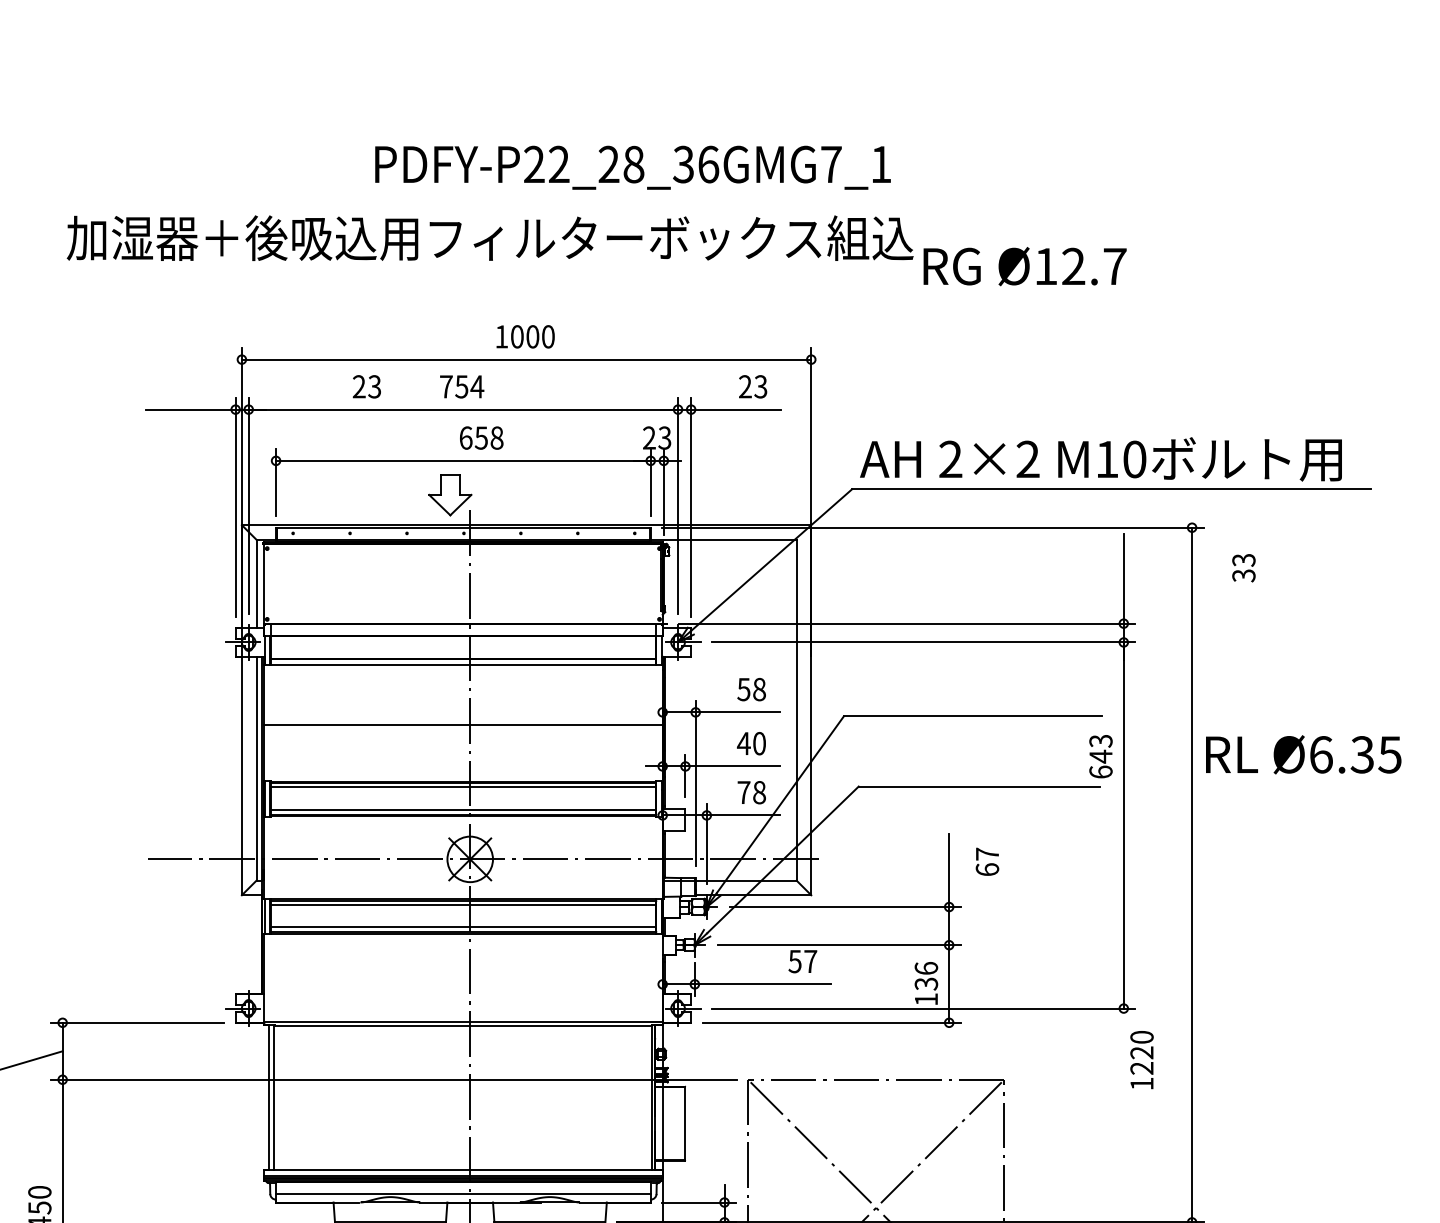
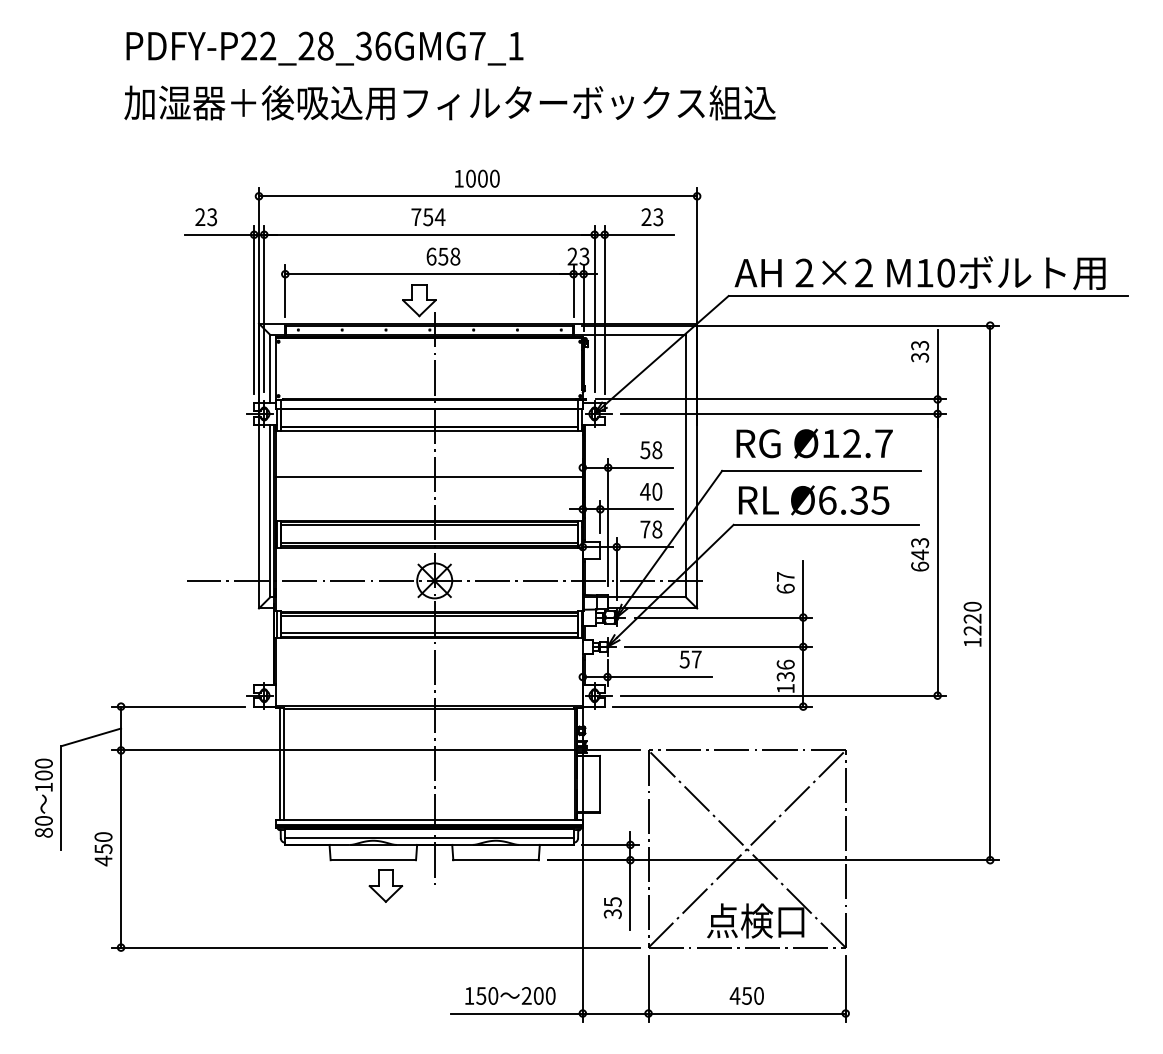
text: (632, 167) -> (324, 48), moved
text: (1024, 266) -> (814, 443), moved
text: (365, 387) -> (205, 217), moved
text: (1244, 567) -> (920, 351), moved
text: (1304, 754) -> (814, 500), moved
text: (1101, 756) -> (920, 554), moved
text: (987, 861) -> (785, 582), moved
text: (1141, 1059) -> (972, 623), moved

